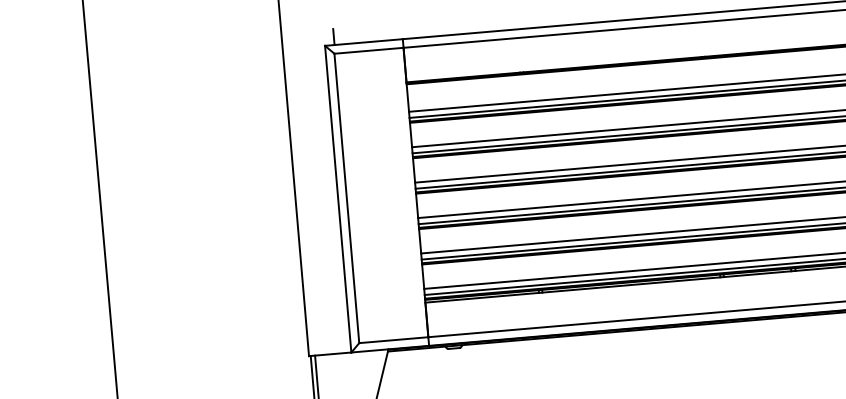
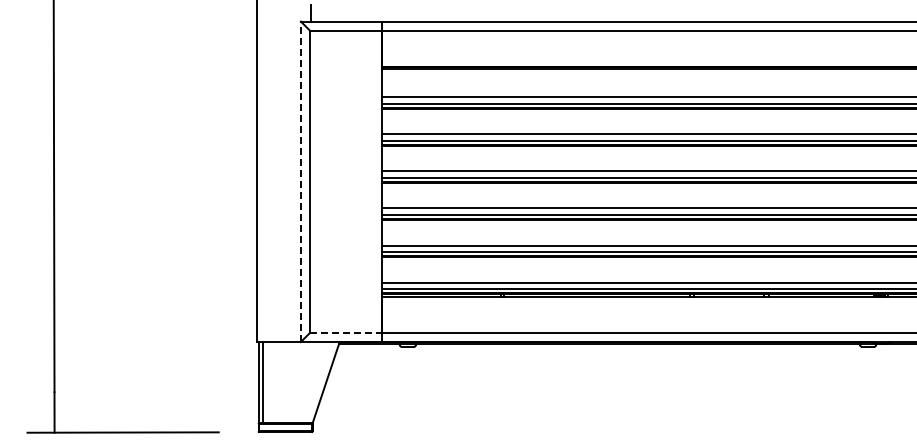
line: (337, 198) -> (300, 181), solid -> dashed
line: (394, 339) -> (346, 332), solid -> dashed

